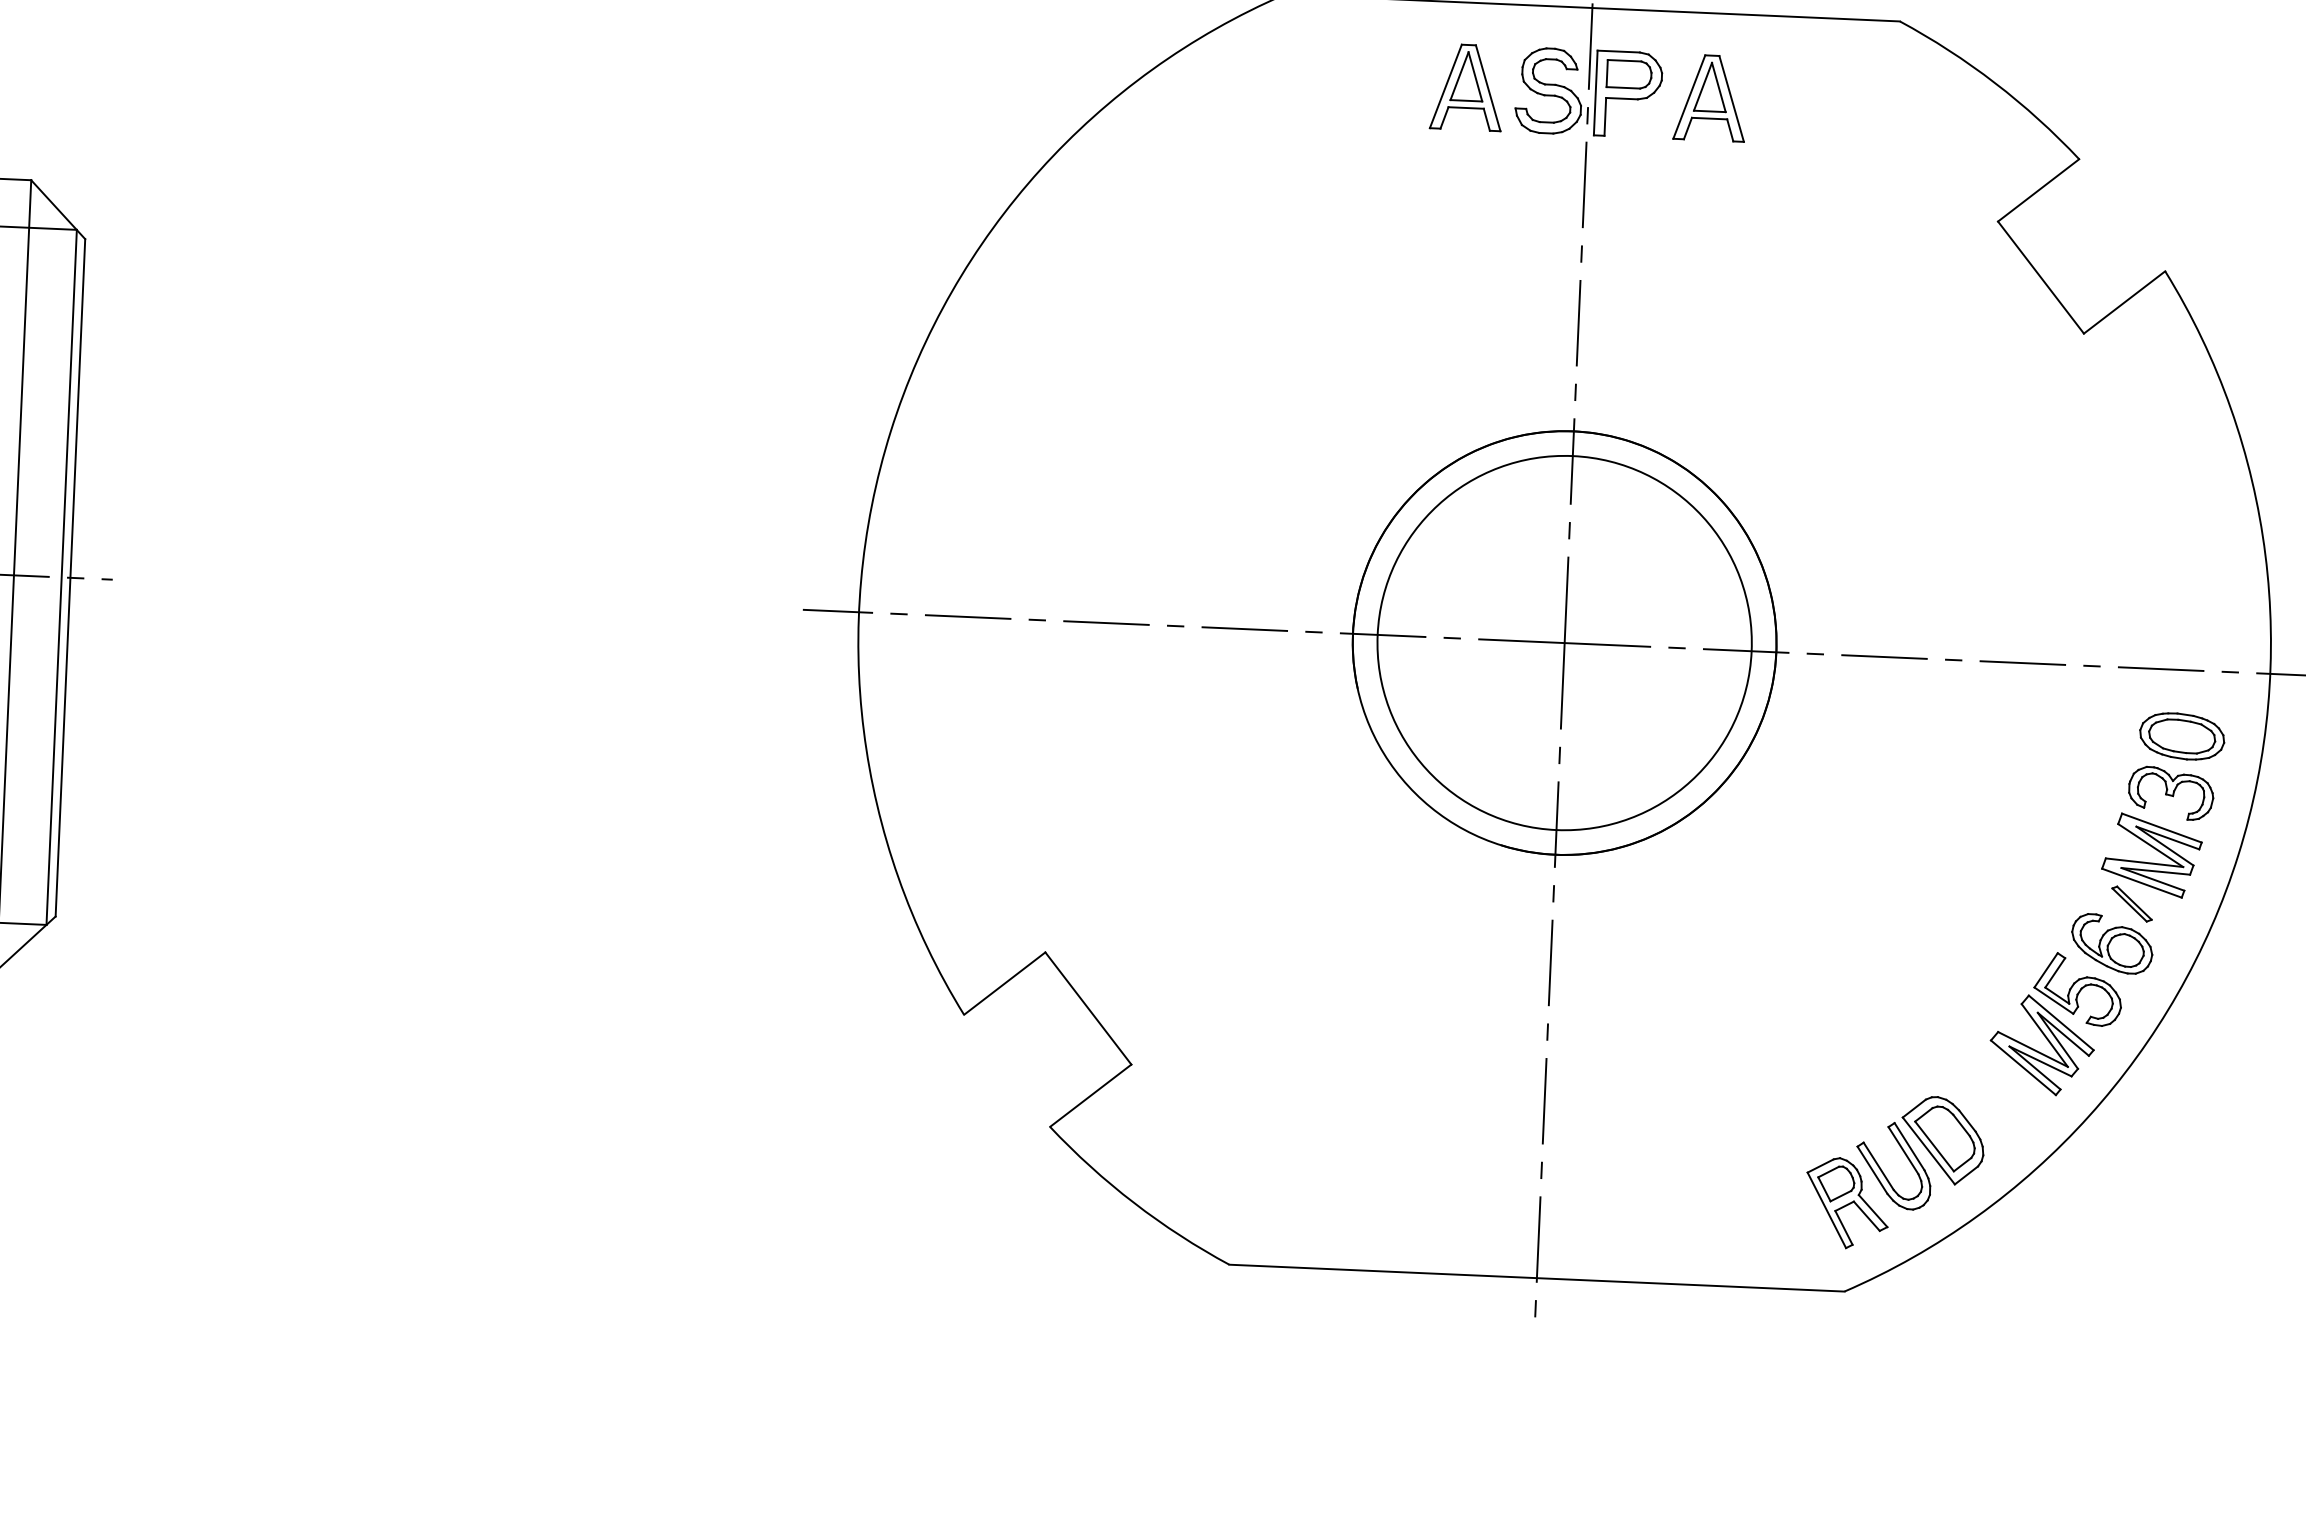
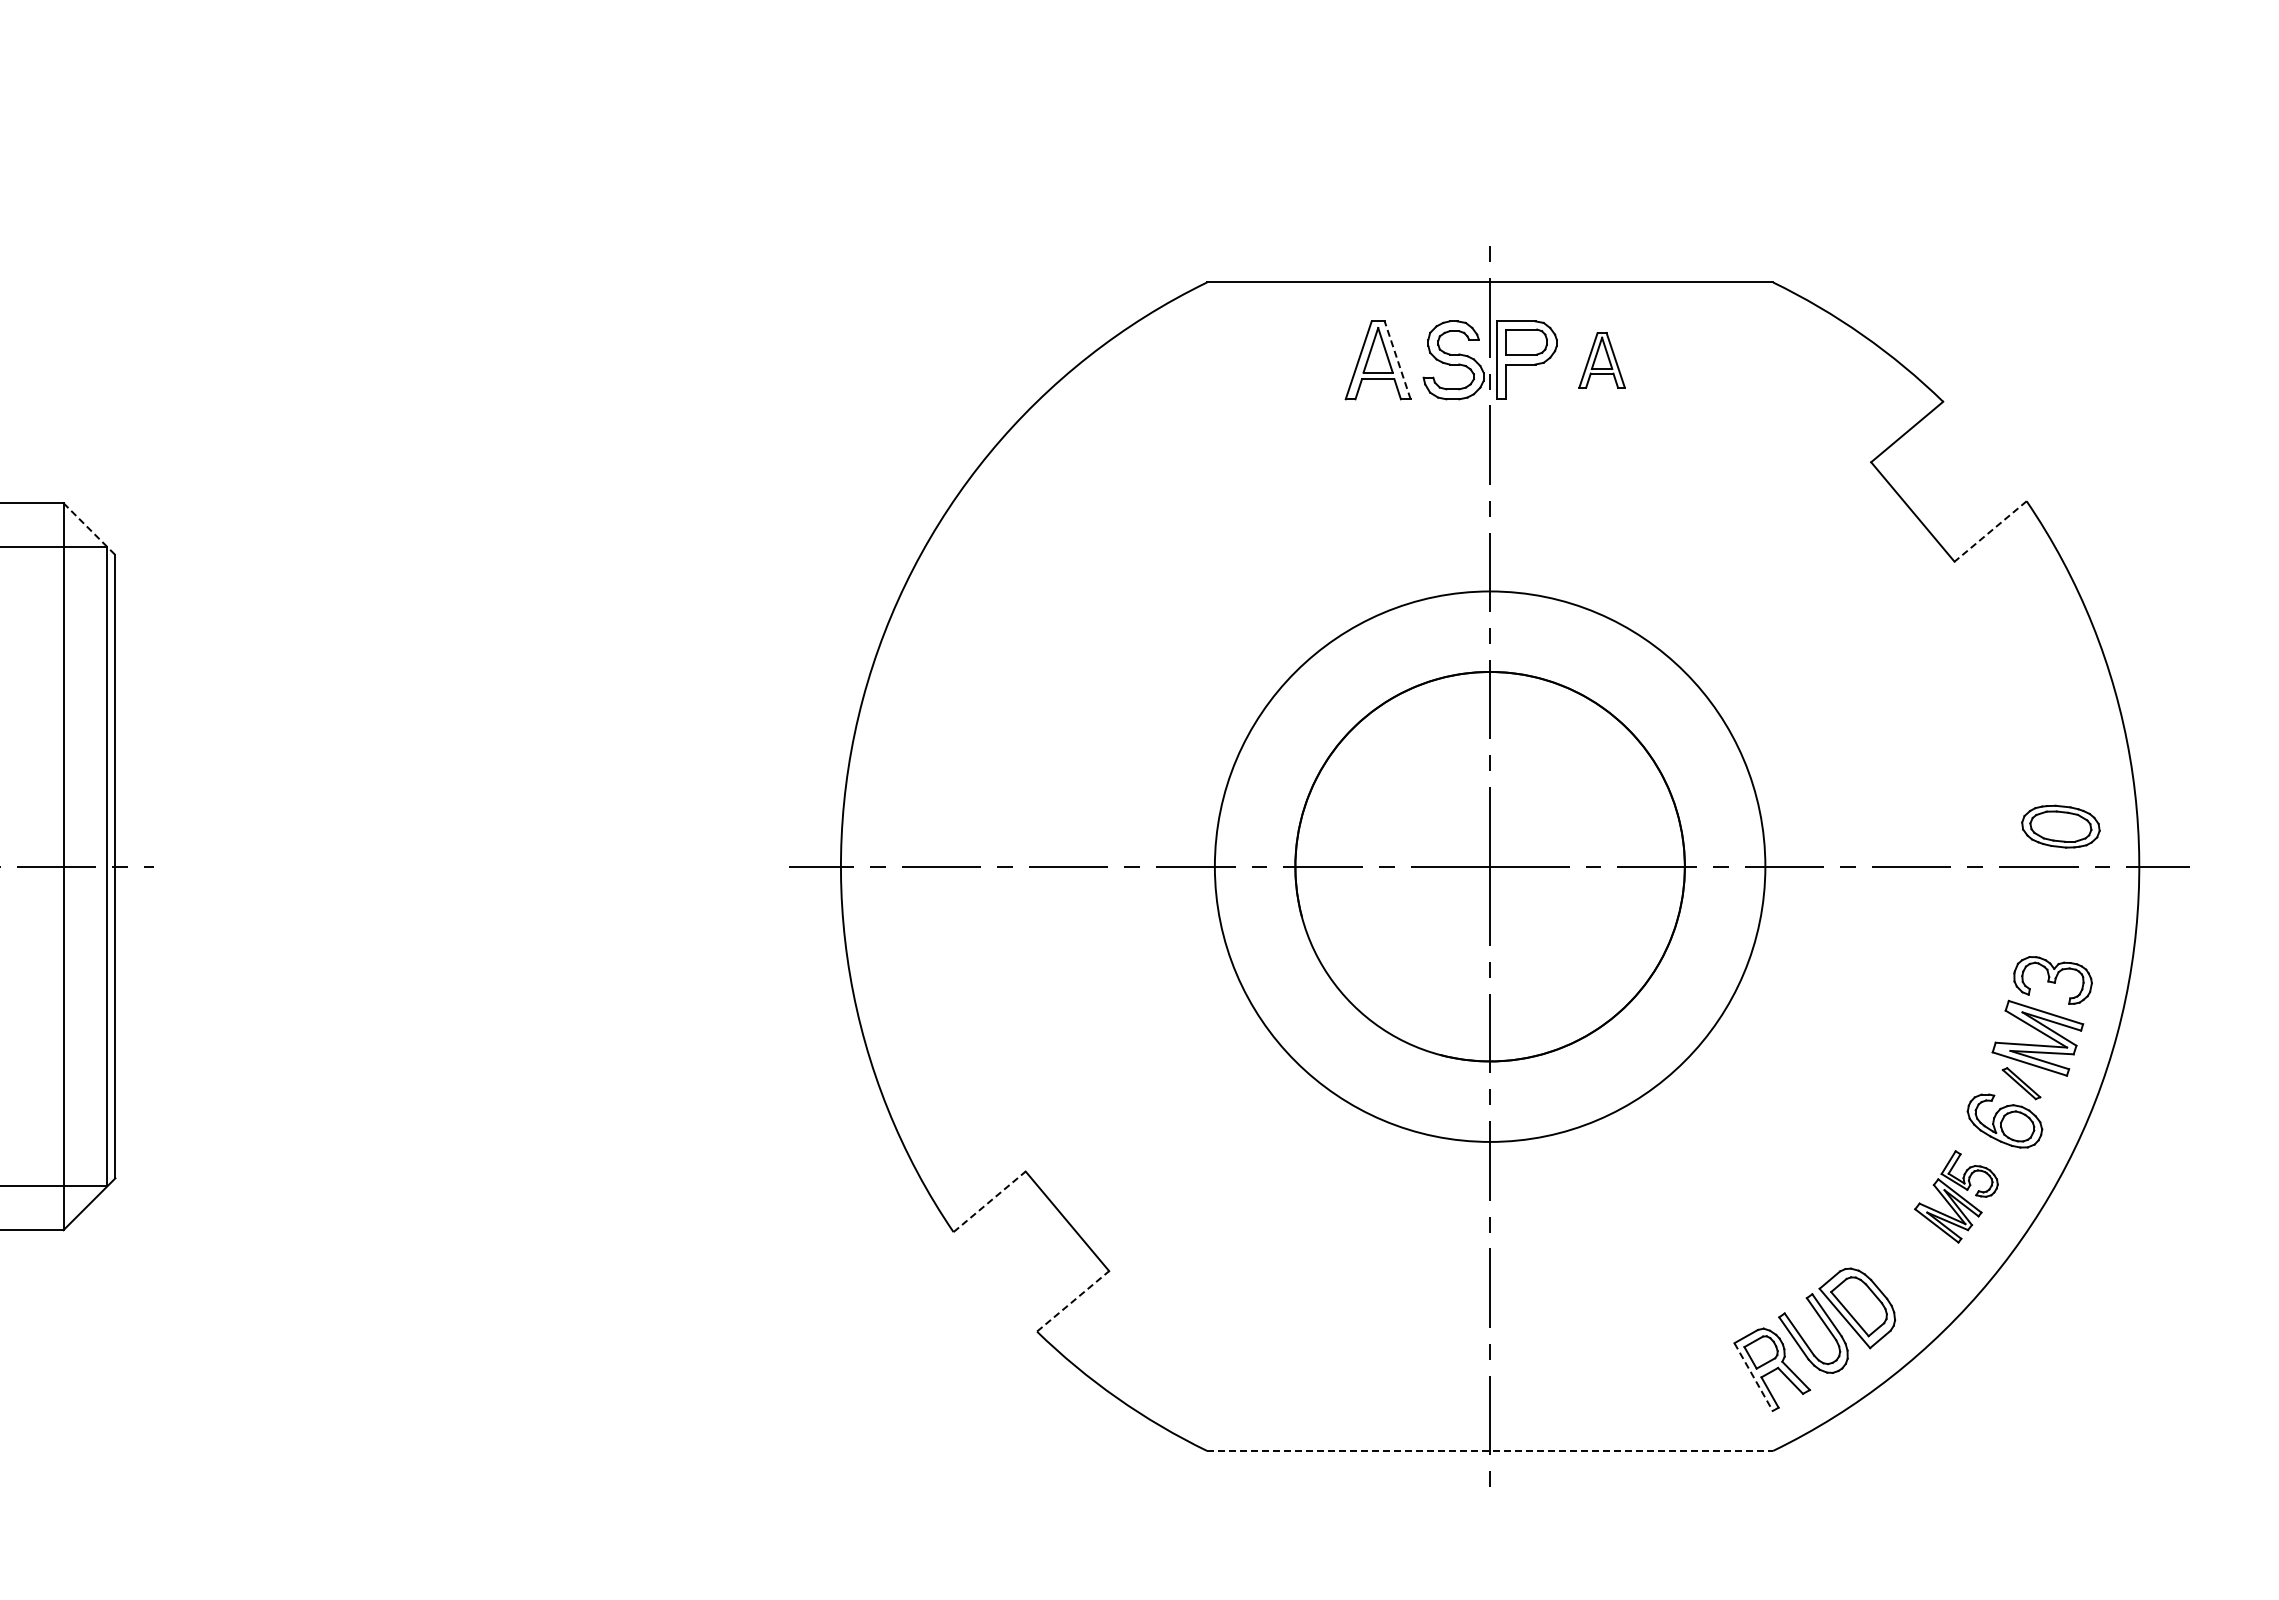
line: (1488, 87) -> (1397, 359), solid -> dashed
part: (1709, 98) -> (1601, 360), size x0.7
line: (58, 210) -> (89, 529), solid -> dashed
line: (2124, 302) -> (1990, 531), solid -> dashed
circle: (1565, 642) -> (1490, 866), size x1.6
part: (2181, 736) -> (2060, 826), moved
line: (1005, 983) -> (990, 1201), solid -> dashed
part: (2055, 1023) -> (1956, 1196), size x0.7
line: (1091, 1095) -> (1073, 1301), solid -> dashed
line: (1826, 1210) -> (1753, 1377), solid -> dashed
line: (1537, 1277) -> (1490, 1450), solid -> dashed

